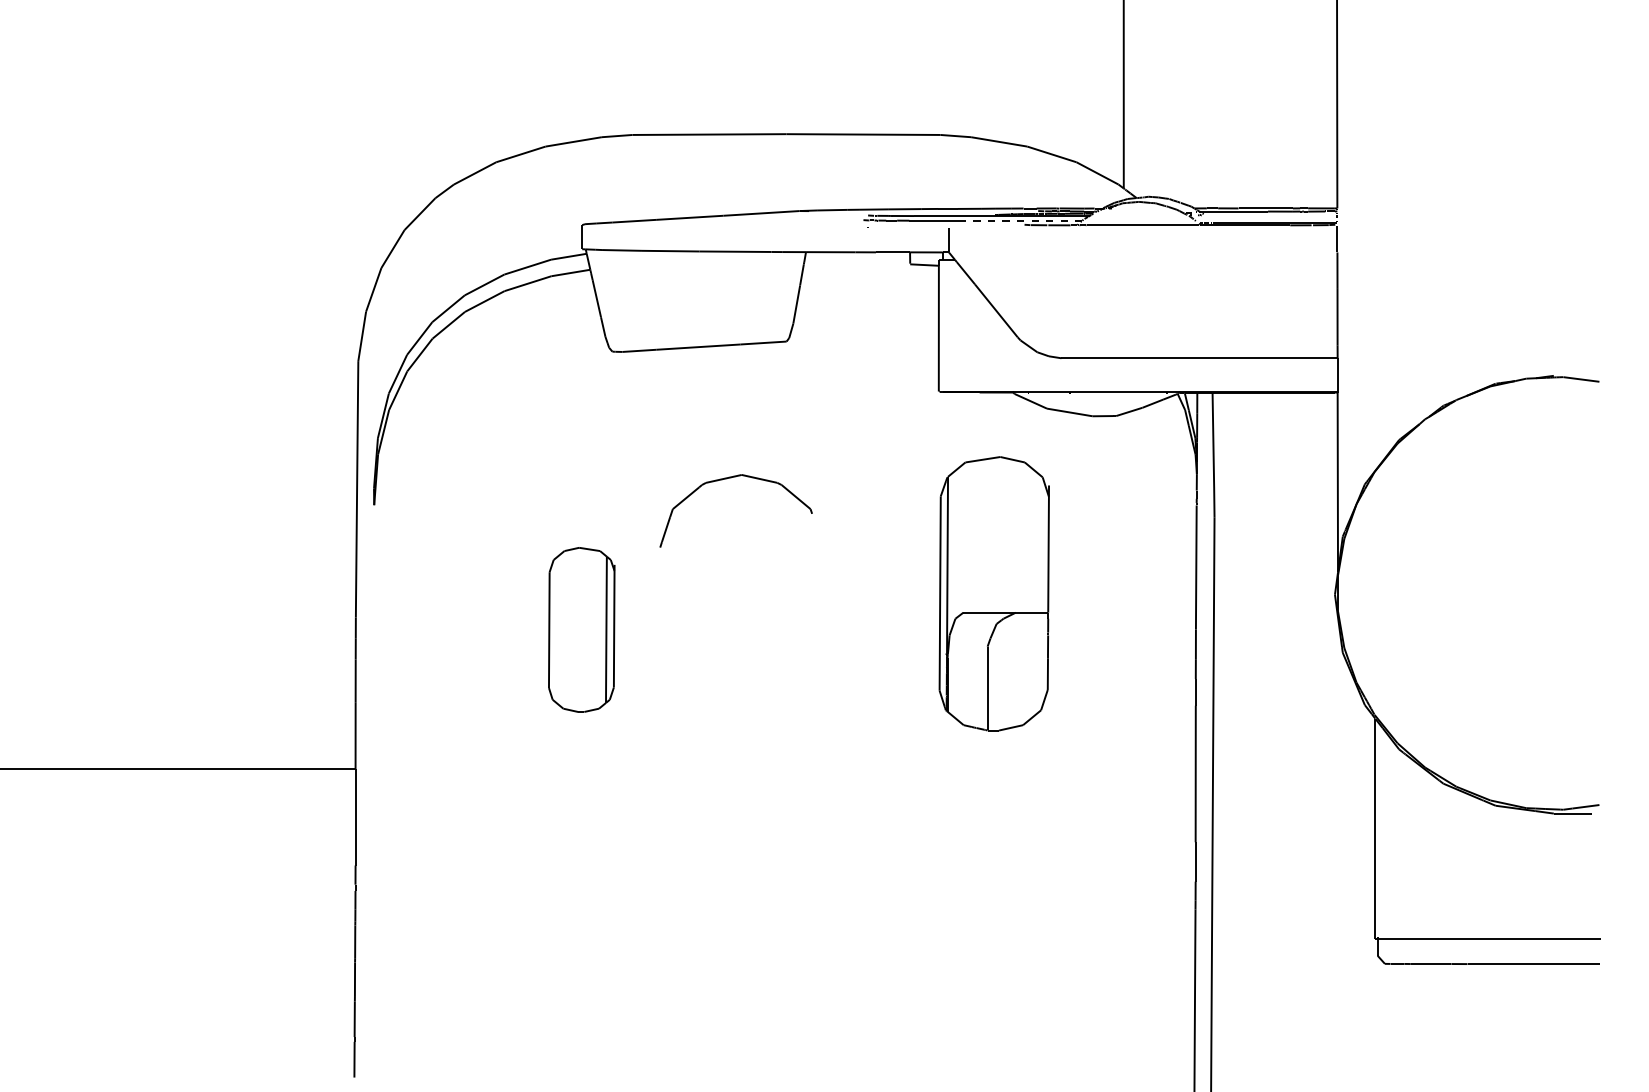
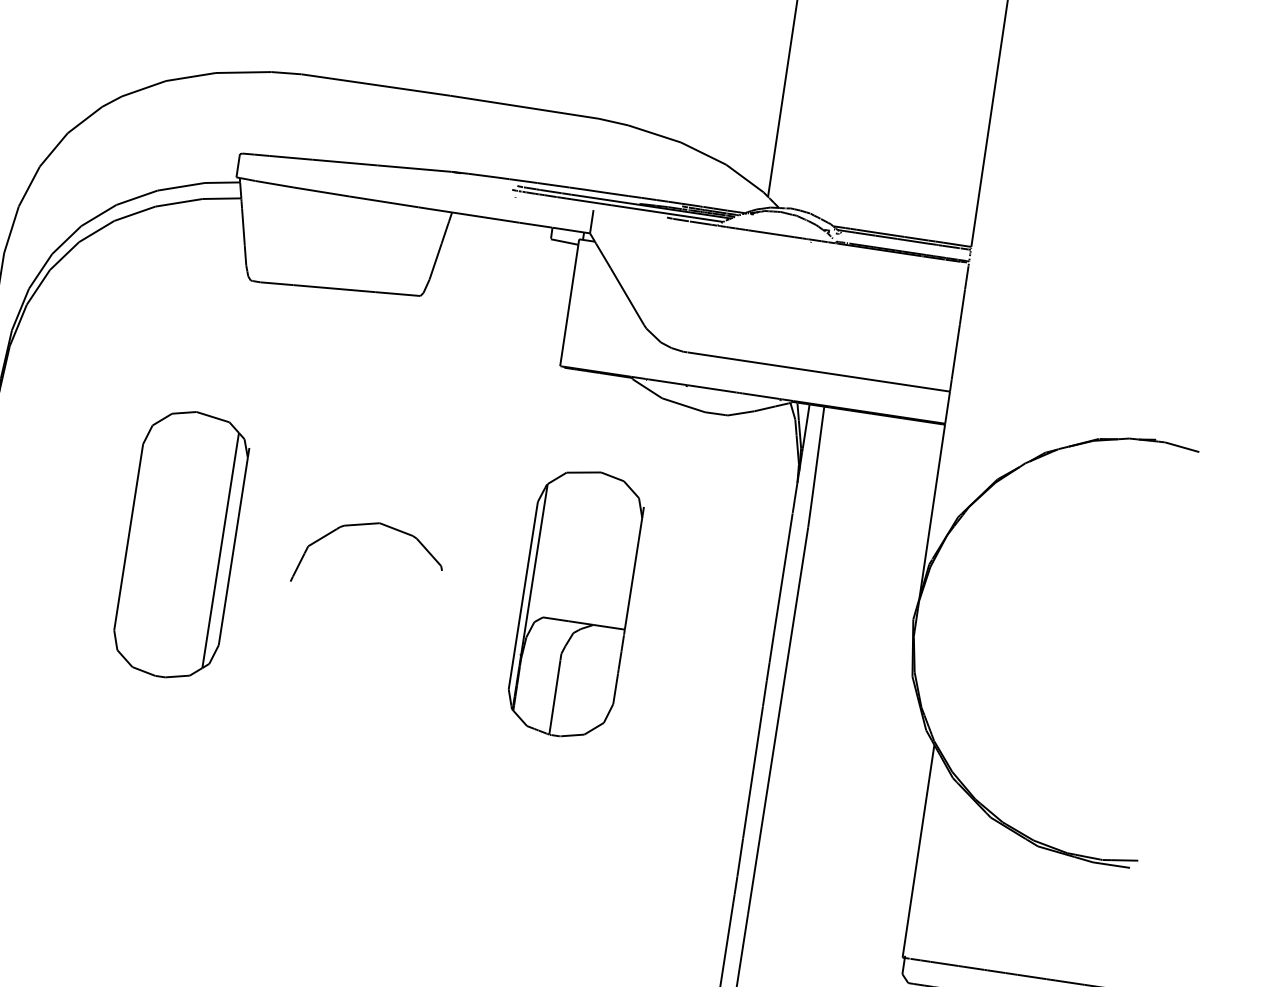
line: (1023, 220) -> (666, 213), dashed -> solid
part: (731, 478) -> (369, 525), moved
part: (993, 593) -> (574, 603), moved
part: (581, 629) -> (180, 544), size x1.67

